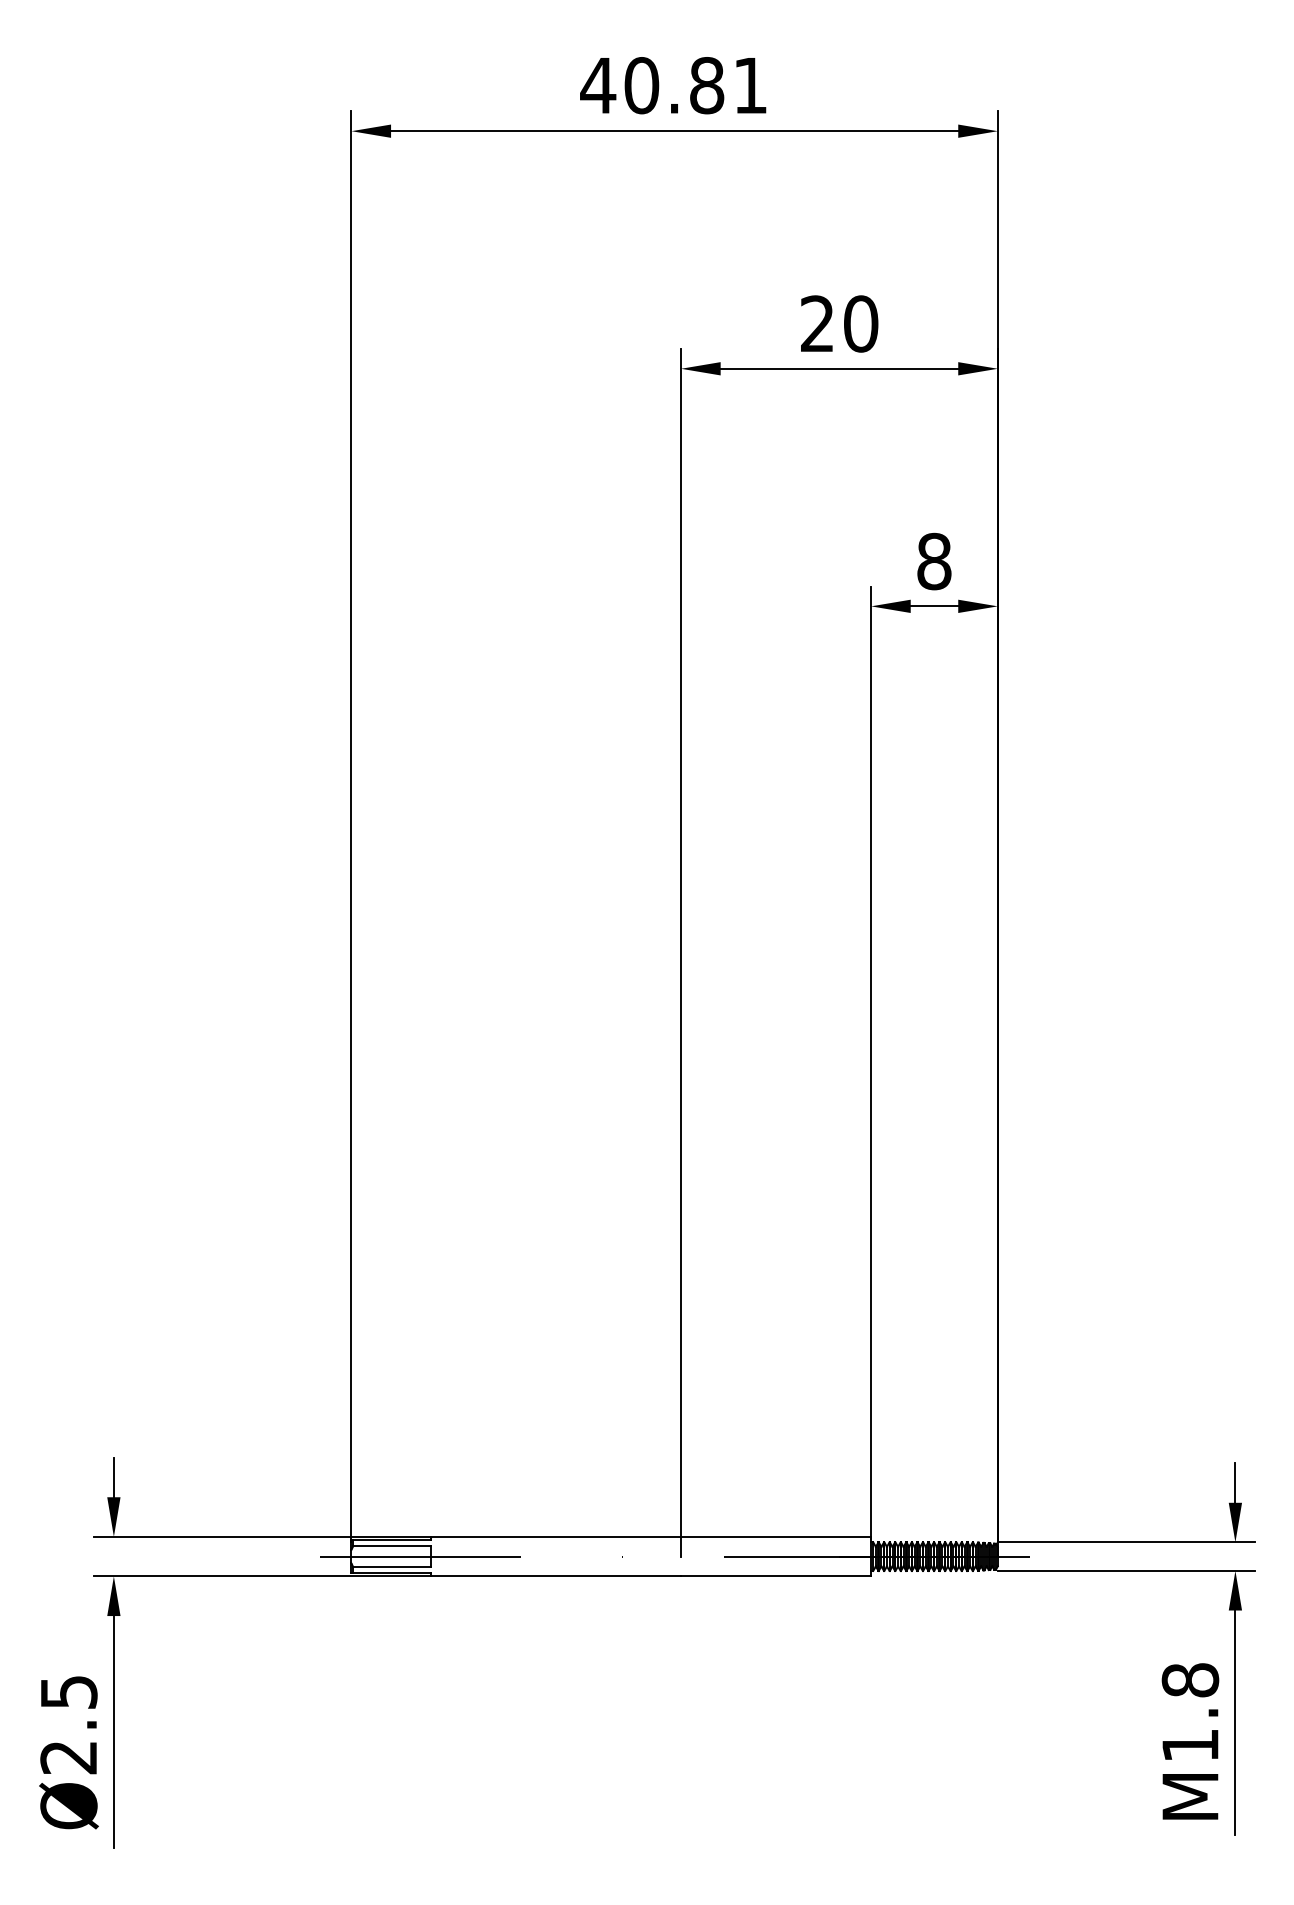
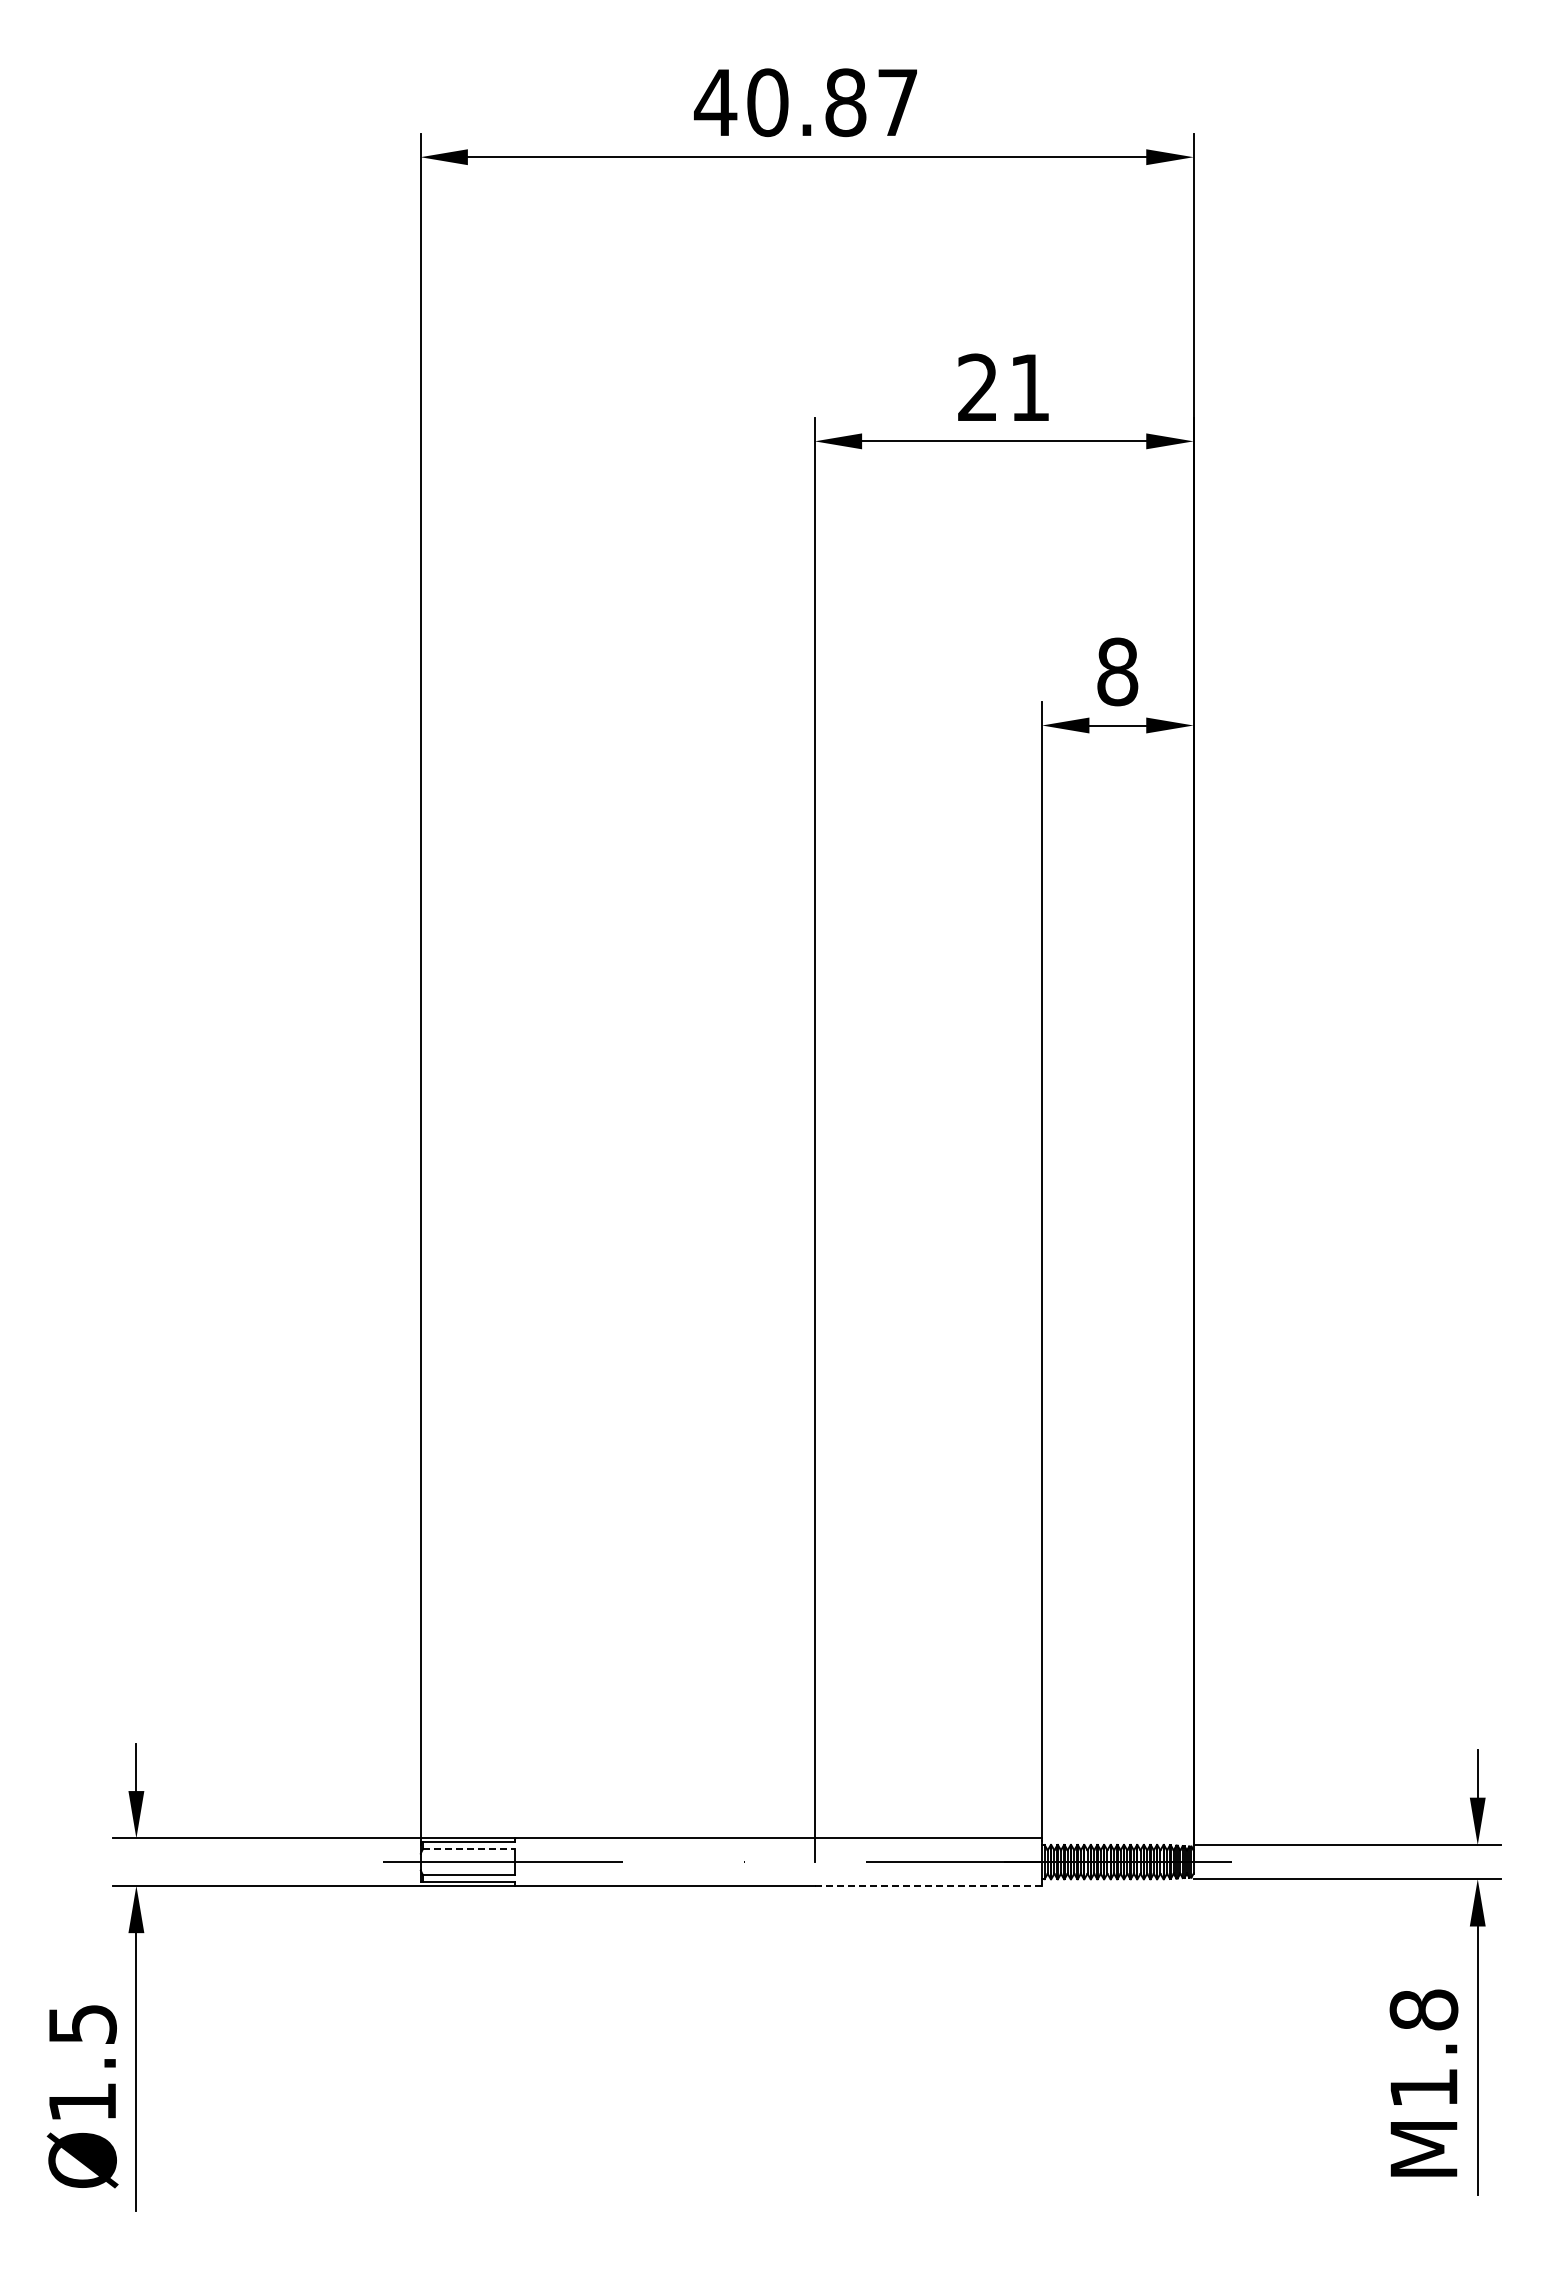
text: (750, 85) -> (897, 102), 40.81 -> 40.87
text: (860, 323) -> (1029, 387), 20 -> 21
line: (392, 1546) -> (469, 1849), solid -> dashed
line: (776, 1576) -> (928, 1885), solid -> dashed
text: (68, 1757) -> (81, 2102), Ø2.5 -> Ø1.5

